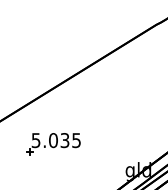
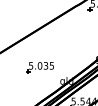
part: (52, 143) -> (39, 67), moved

